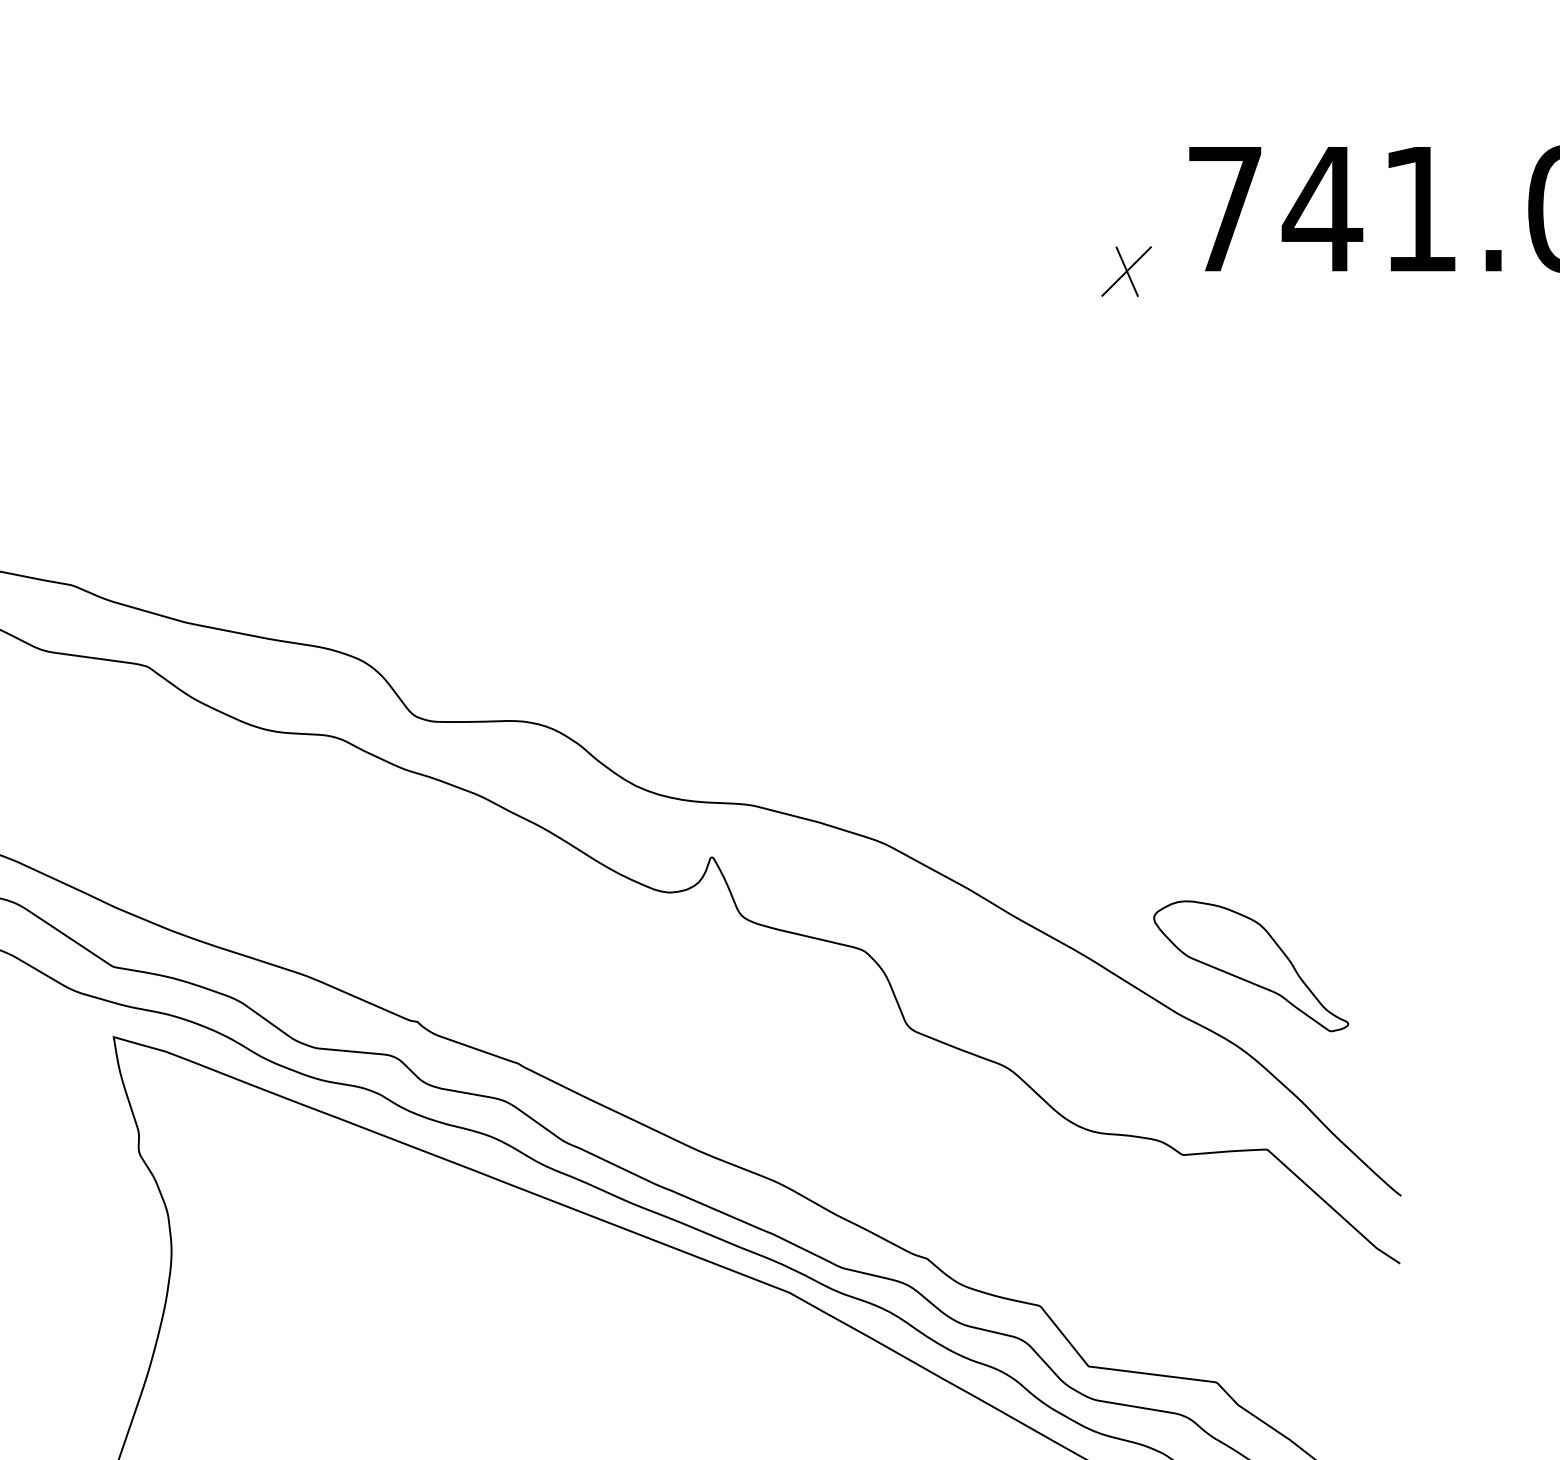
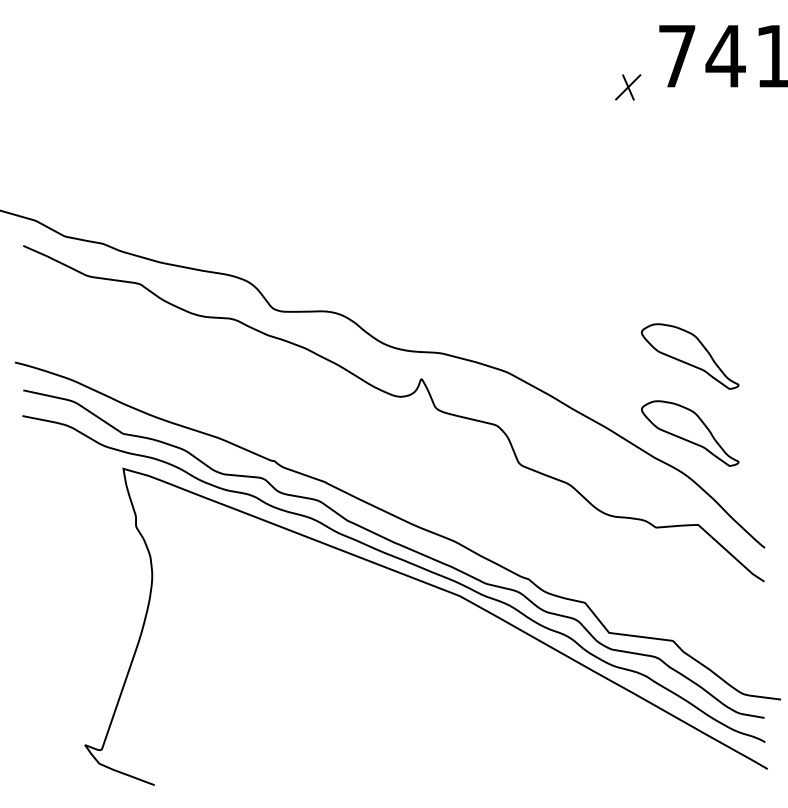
part: (1251, 811) -> (690, 356), added

